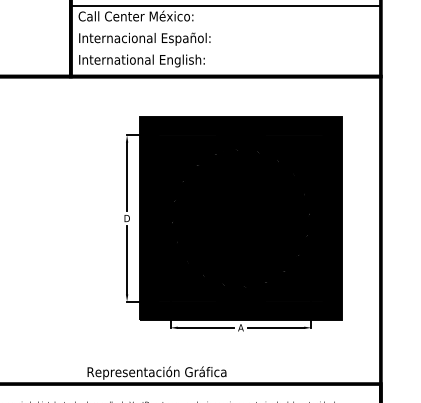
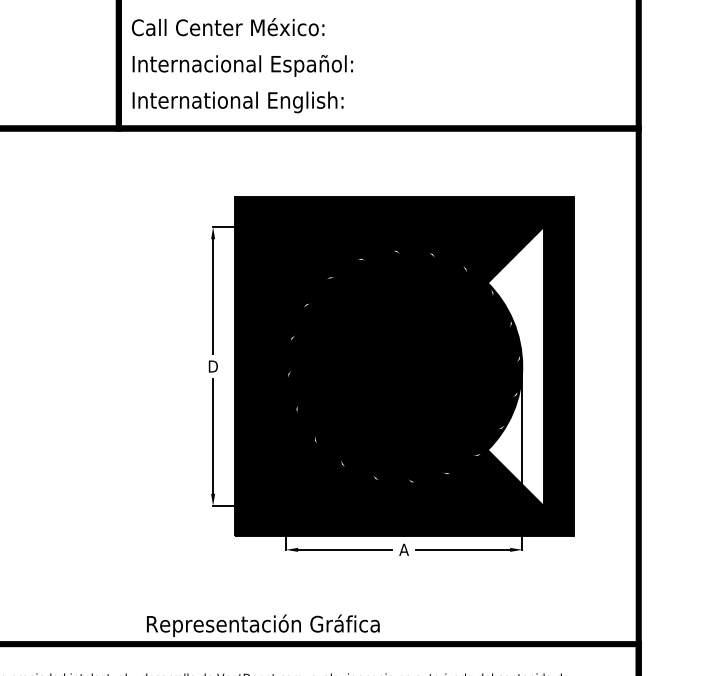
line: (225, 6) -> (378, 11), removed
fill: (307, 218) -> (515, 366), removed

